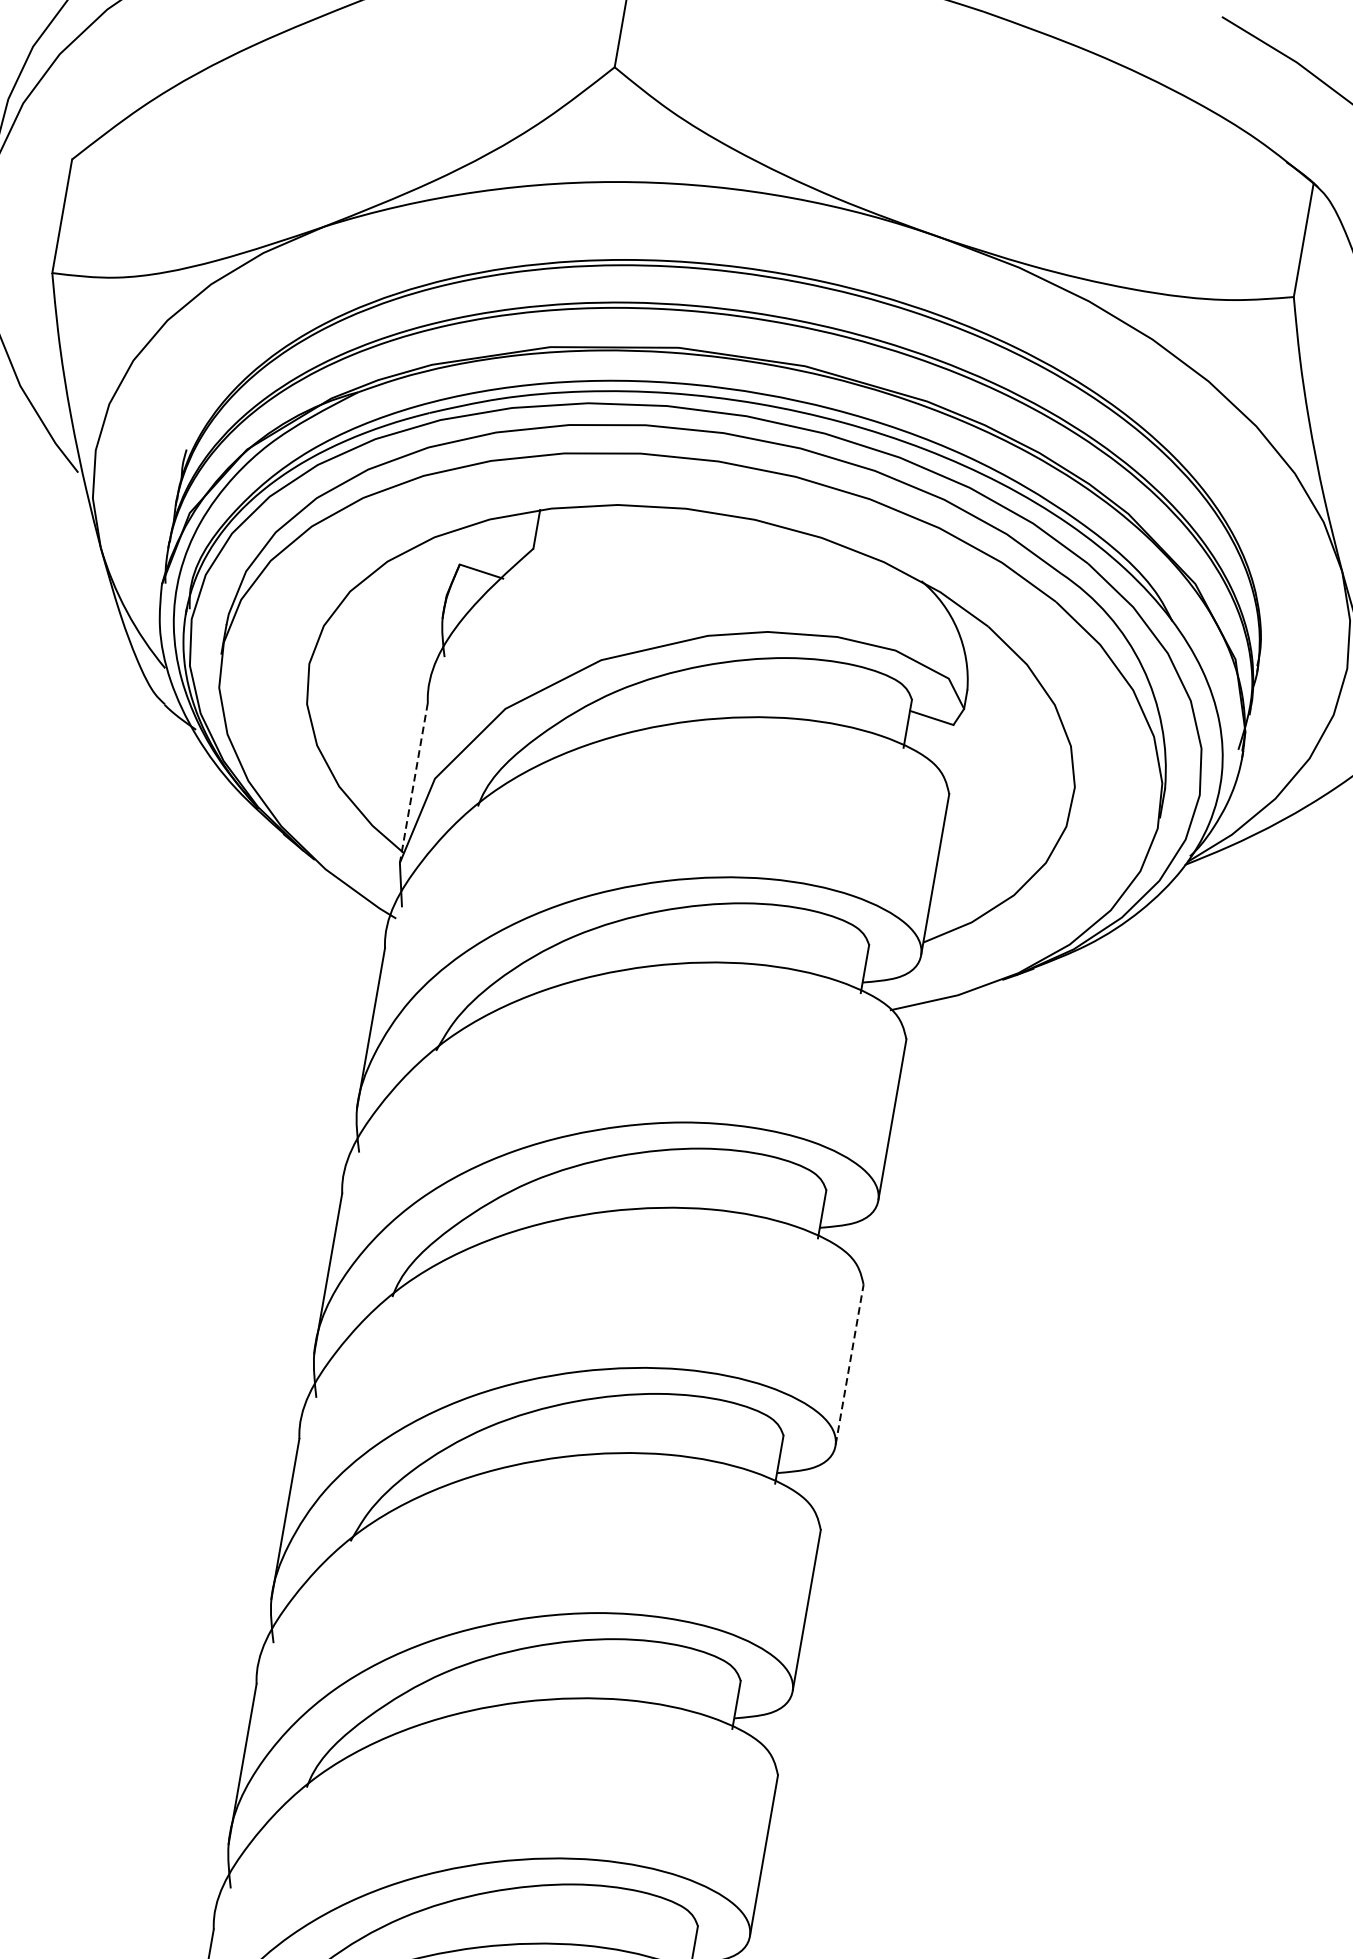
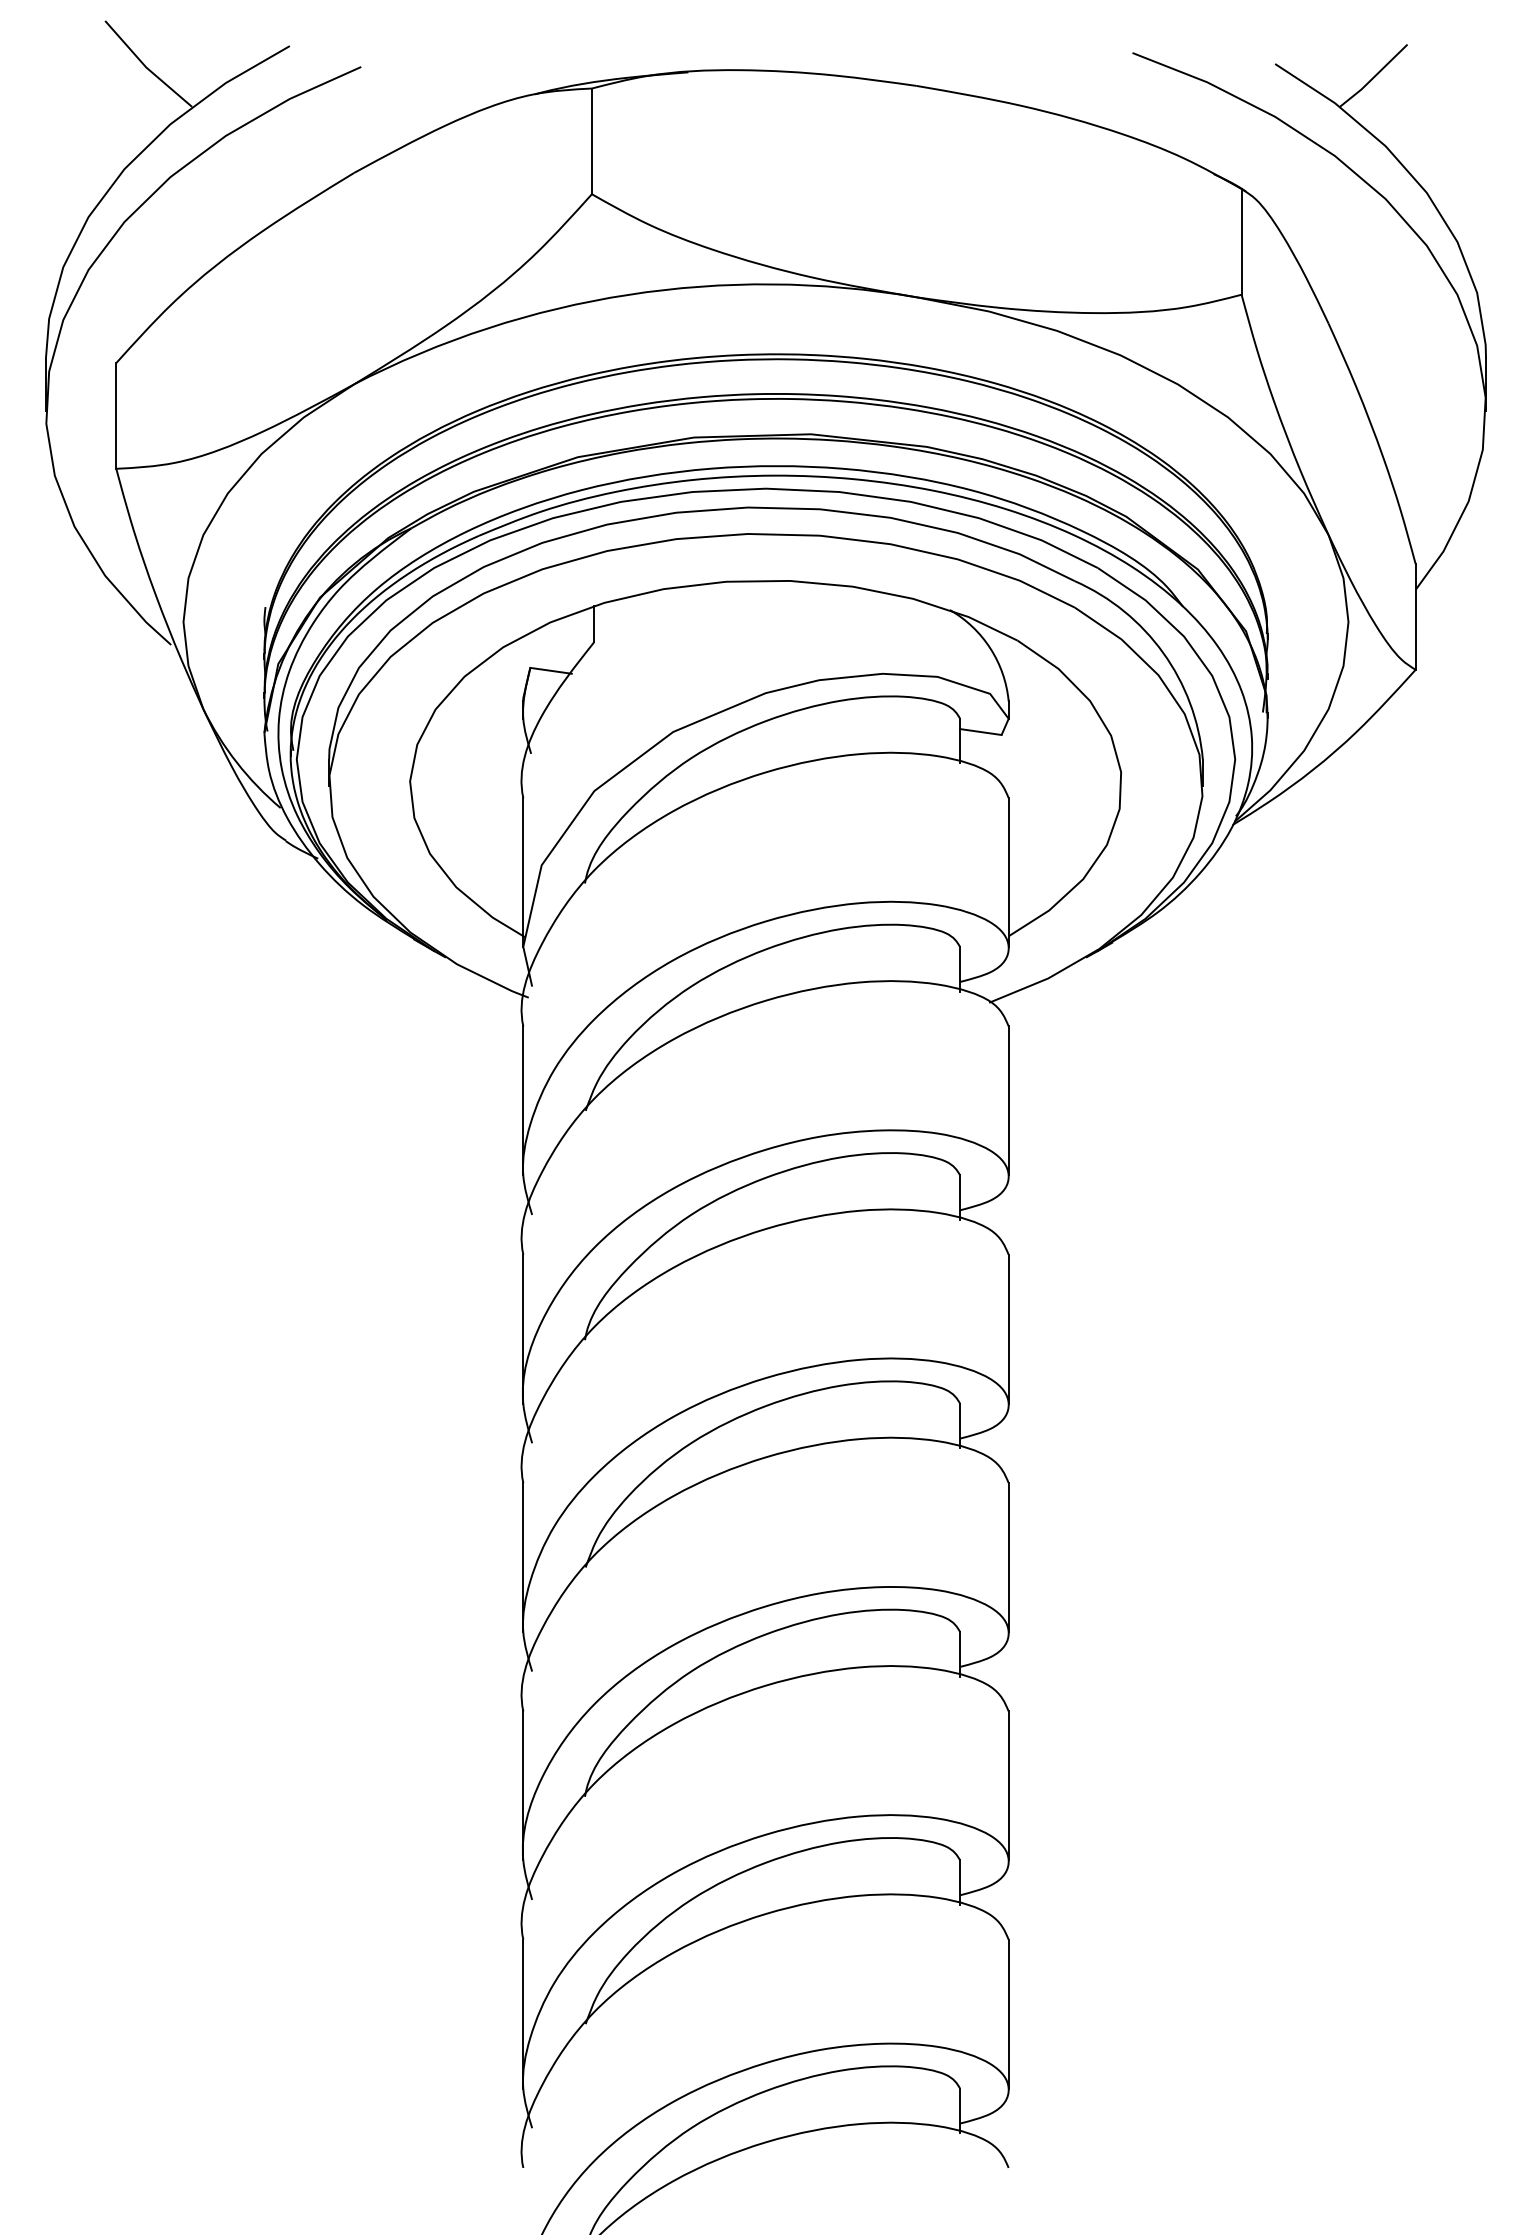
line: (414, 783) -> (523, 872), dashed -> solid
line: (849, 1364) -> (1008, 1329), dashed -> solid

